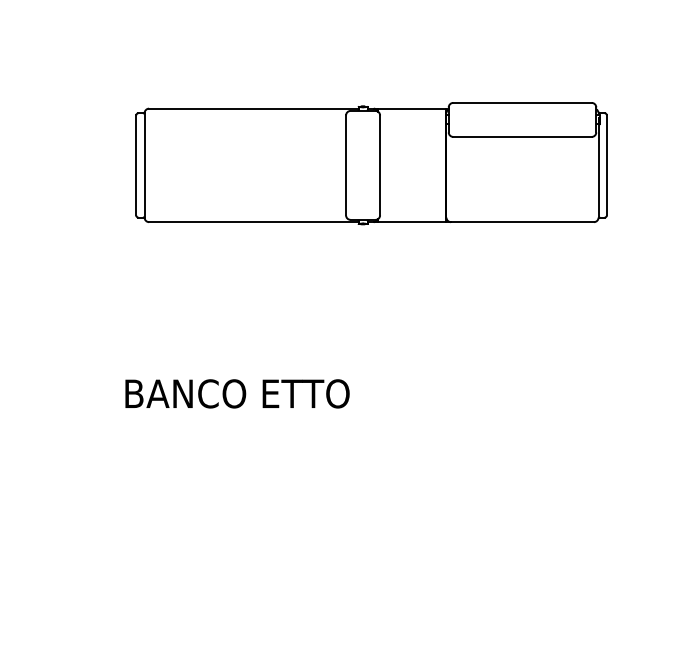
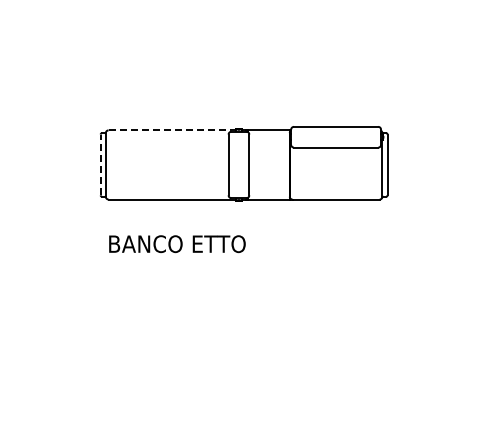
line: (254, 108) -> (172, 130), solid -> dashed
line: (135, 164) -> (100, 164), solid -> dashed
text: (237, 394) -> (177, 244), moved

